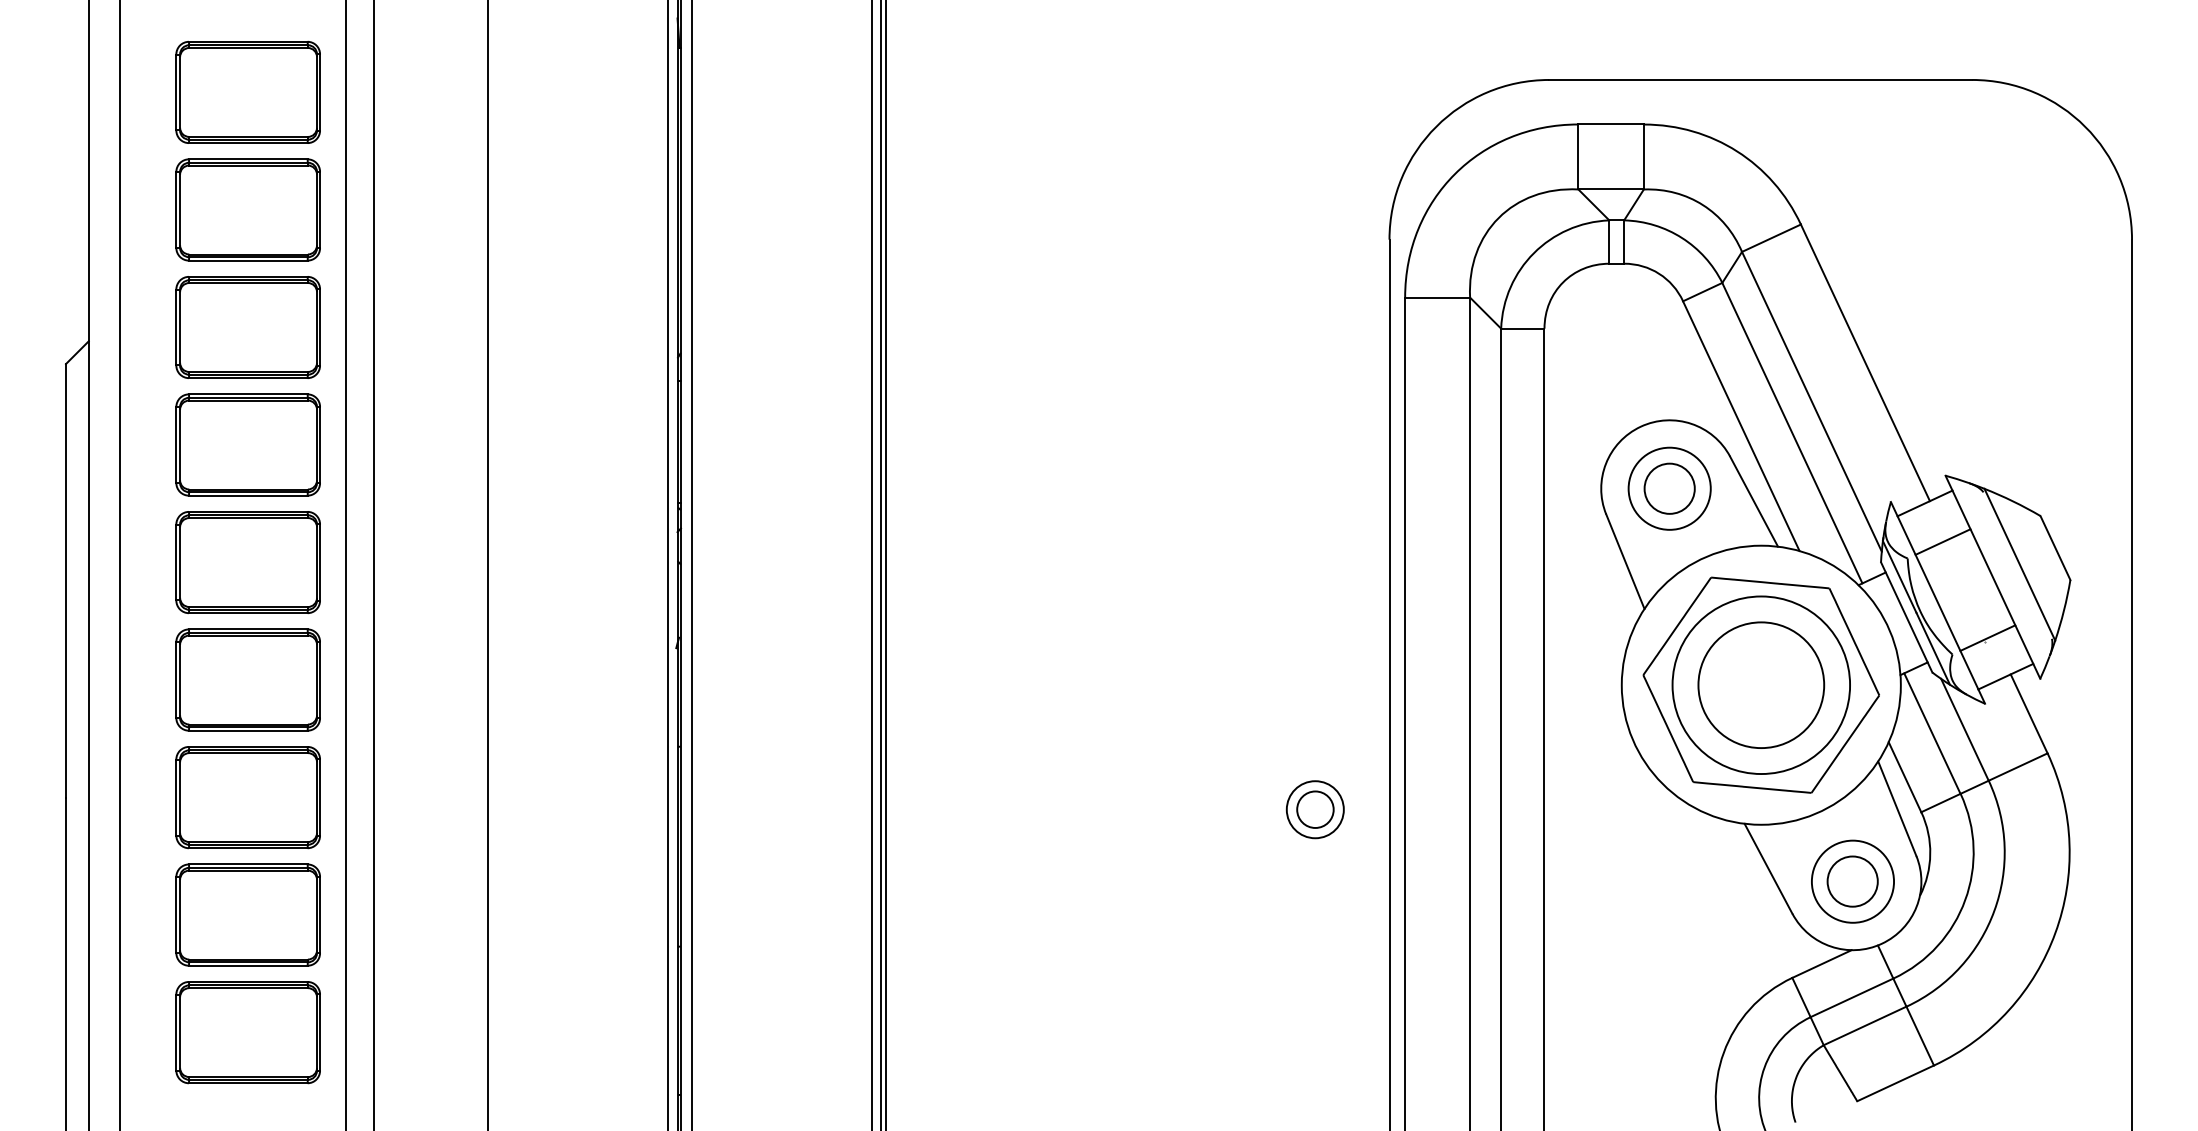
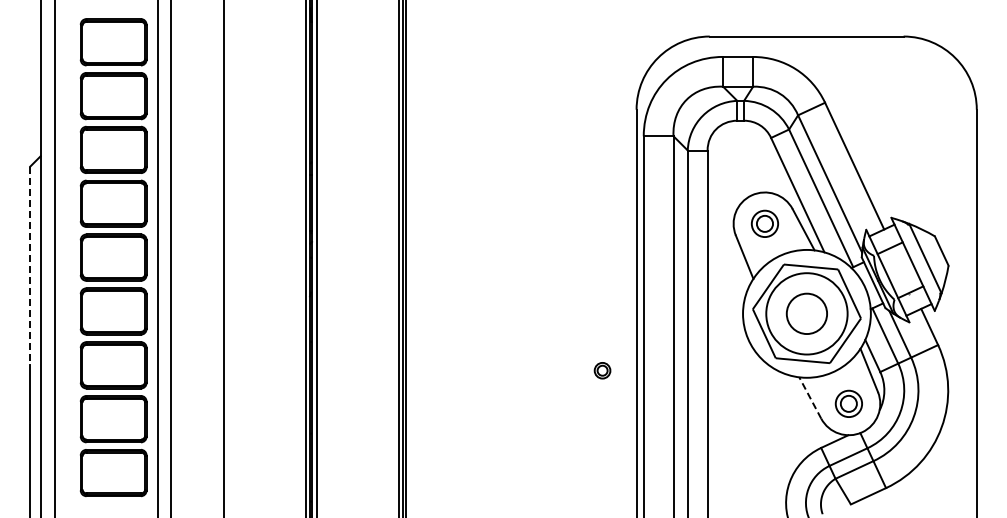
part: (1668, 488) -> (764, 223), size x0.7
line: (66, 581) -> (30, 266), solid -> dashed
circle: (1760, 684) -> (806, 313), size x0.7
part: (1315, 808) -> (602, 370), size x0.6
line: (1769, 867) -> (810, 397), solid -> dashed
part: (1851, 880) -> (848, 403), size x0.7

